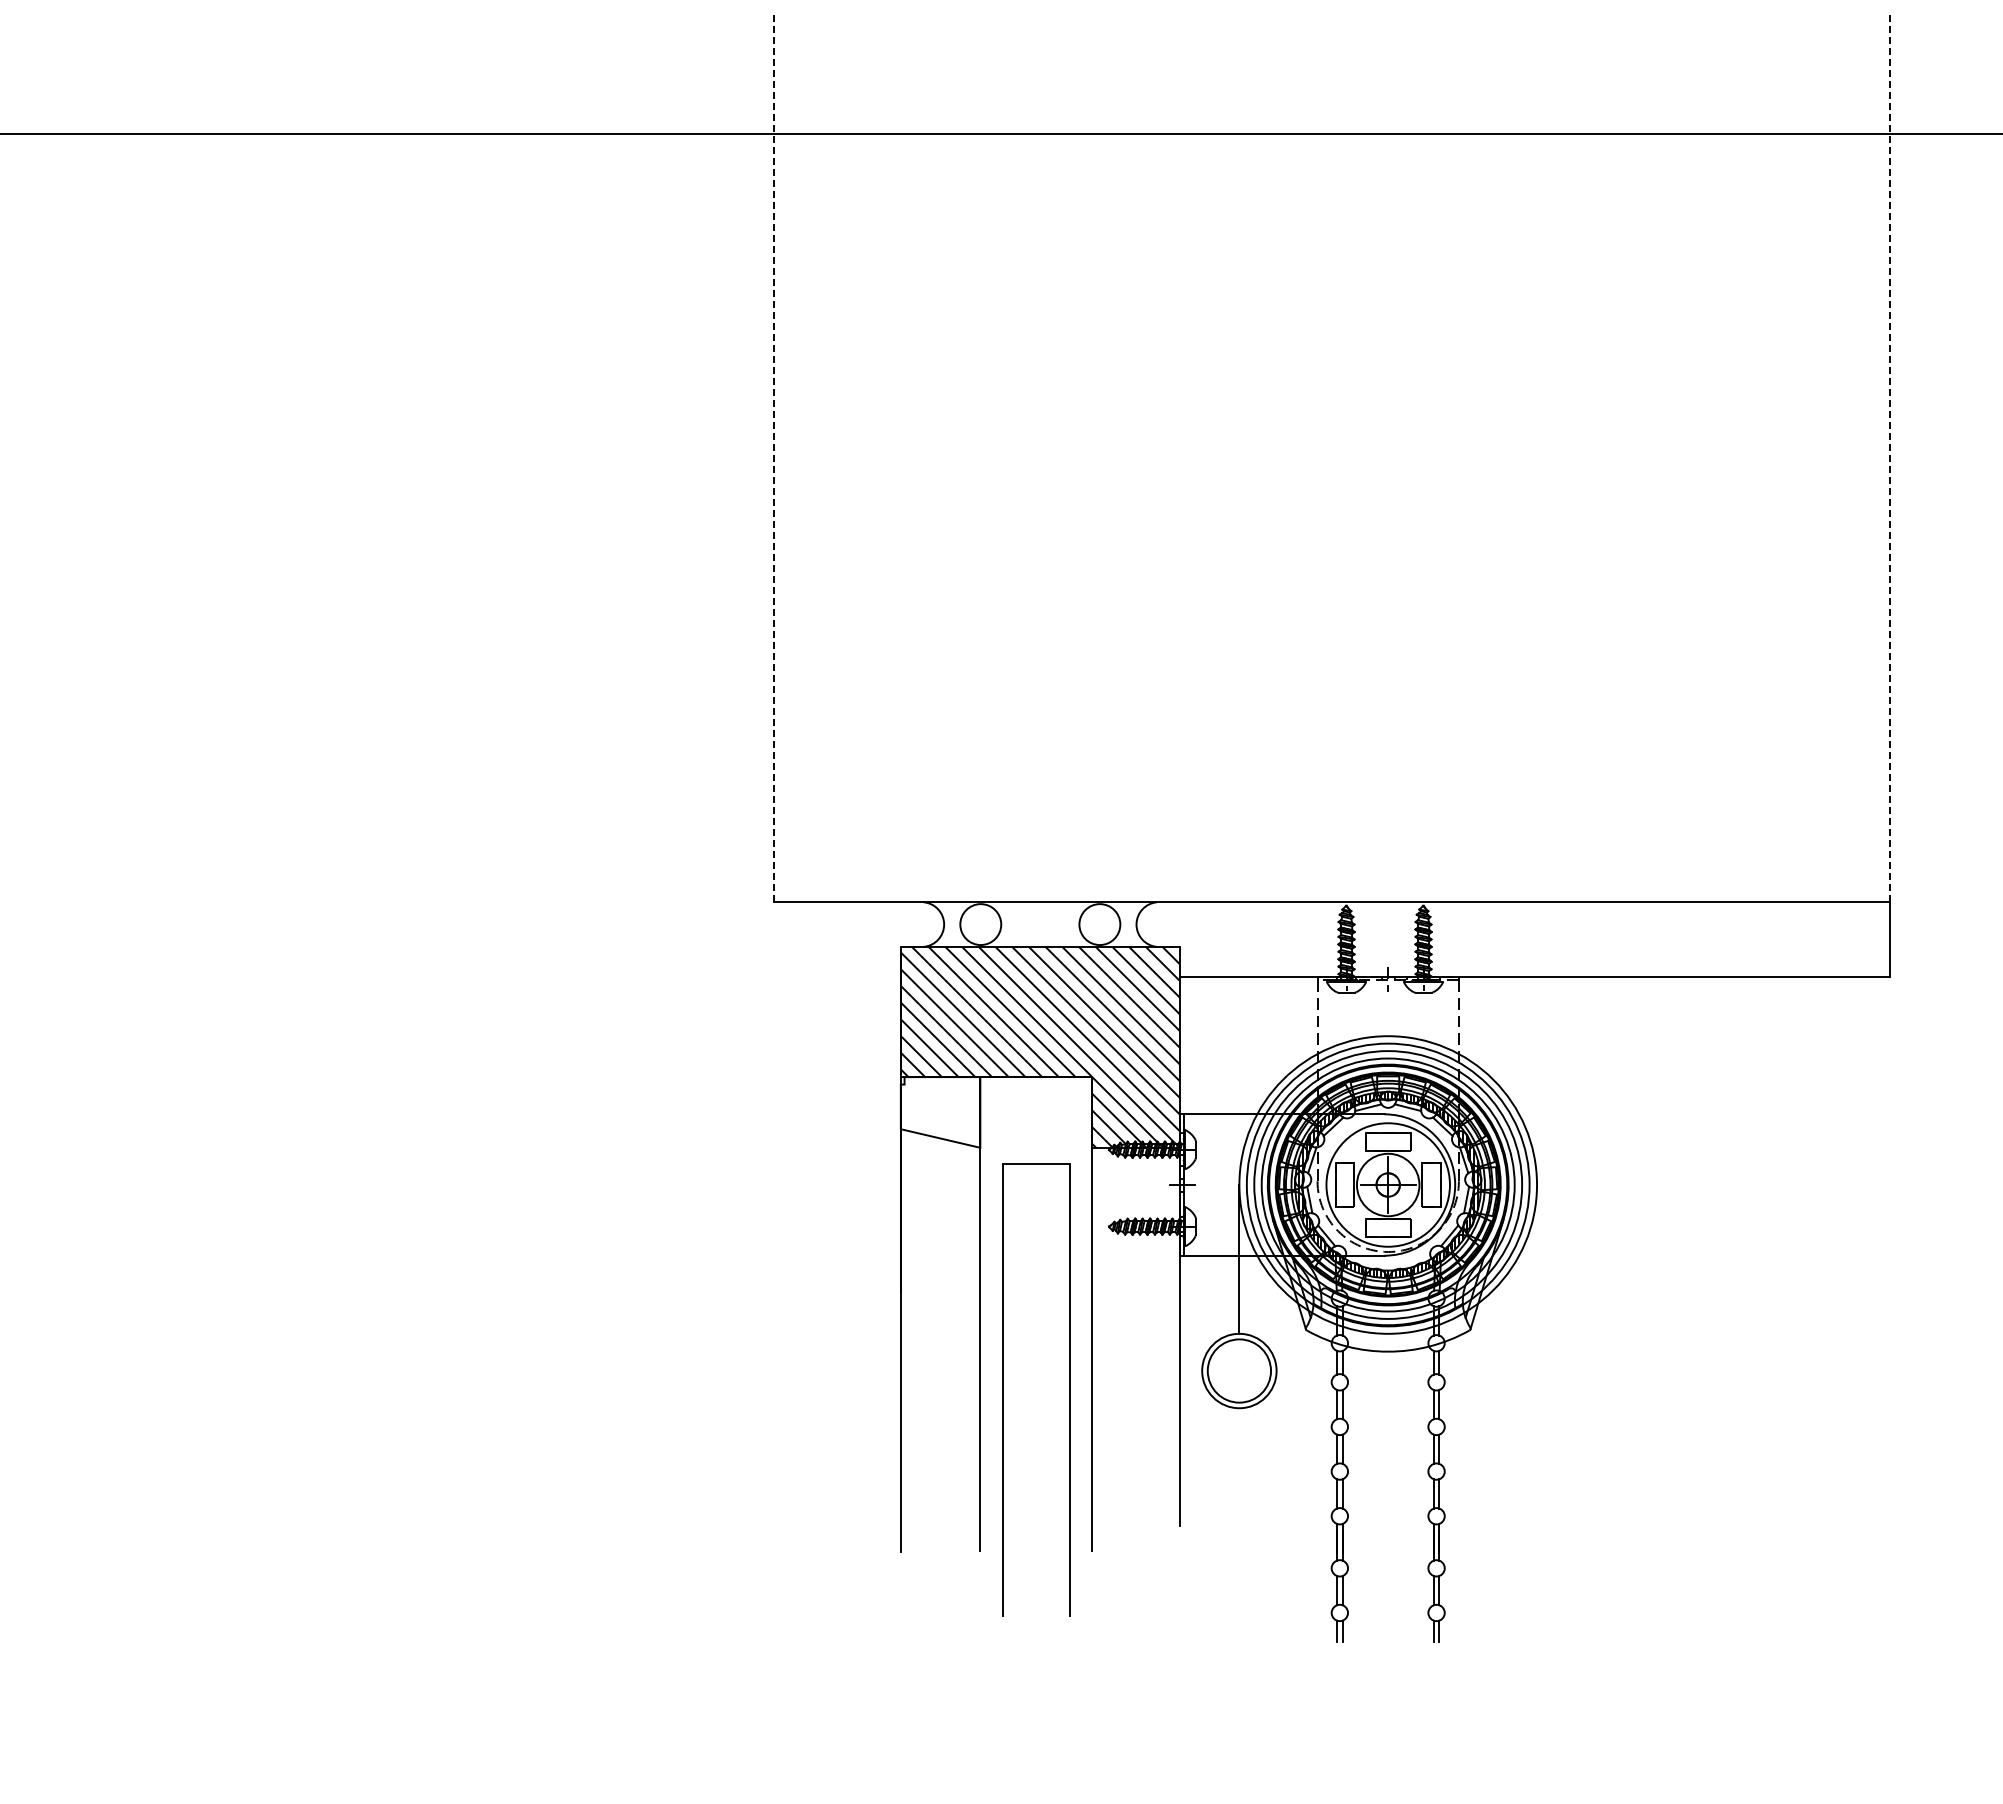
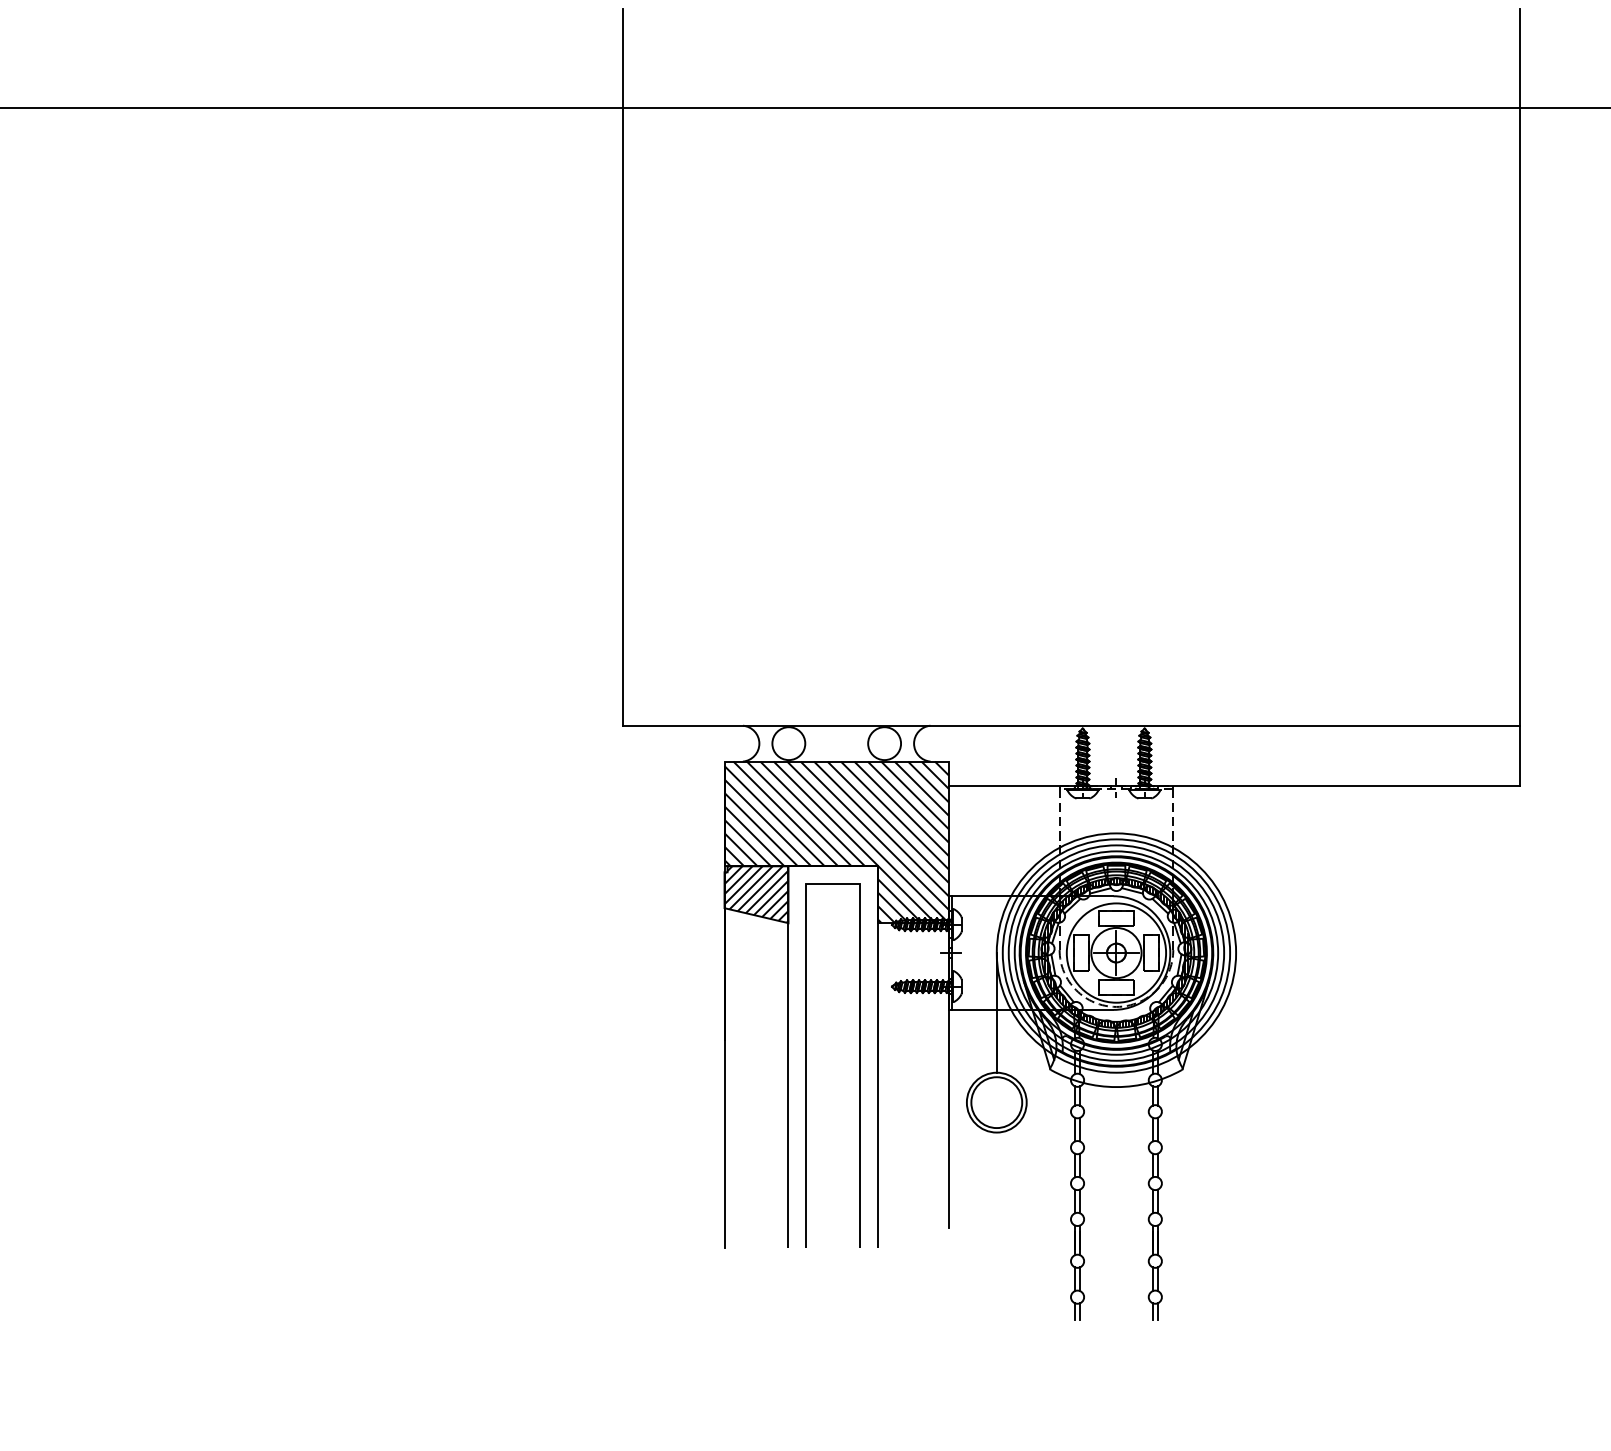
line: (774, 456) -> (622, 367), dashed -> solid
line: (1890, 456) -> (1520, 367), dashed -> solid
hatch: (940, 1112) -> (756, 894), added
line: (1003, 1389) -> (807, 1065), moved

